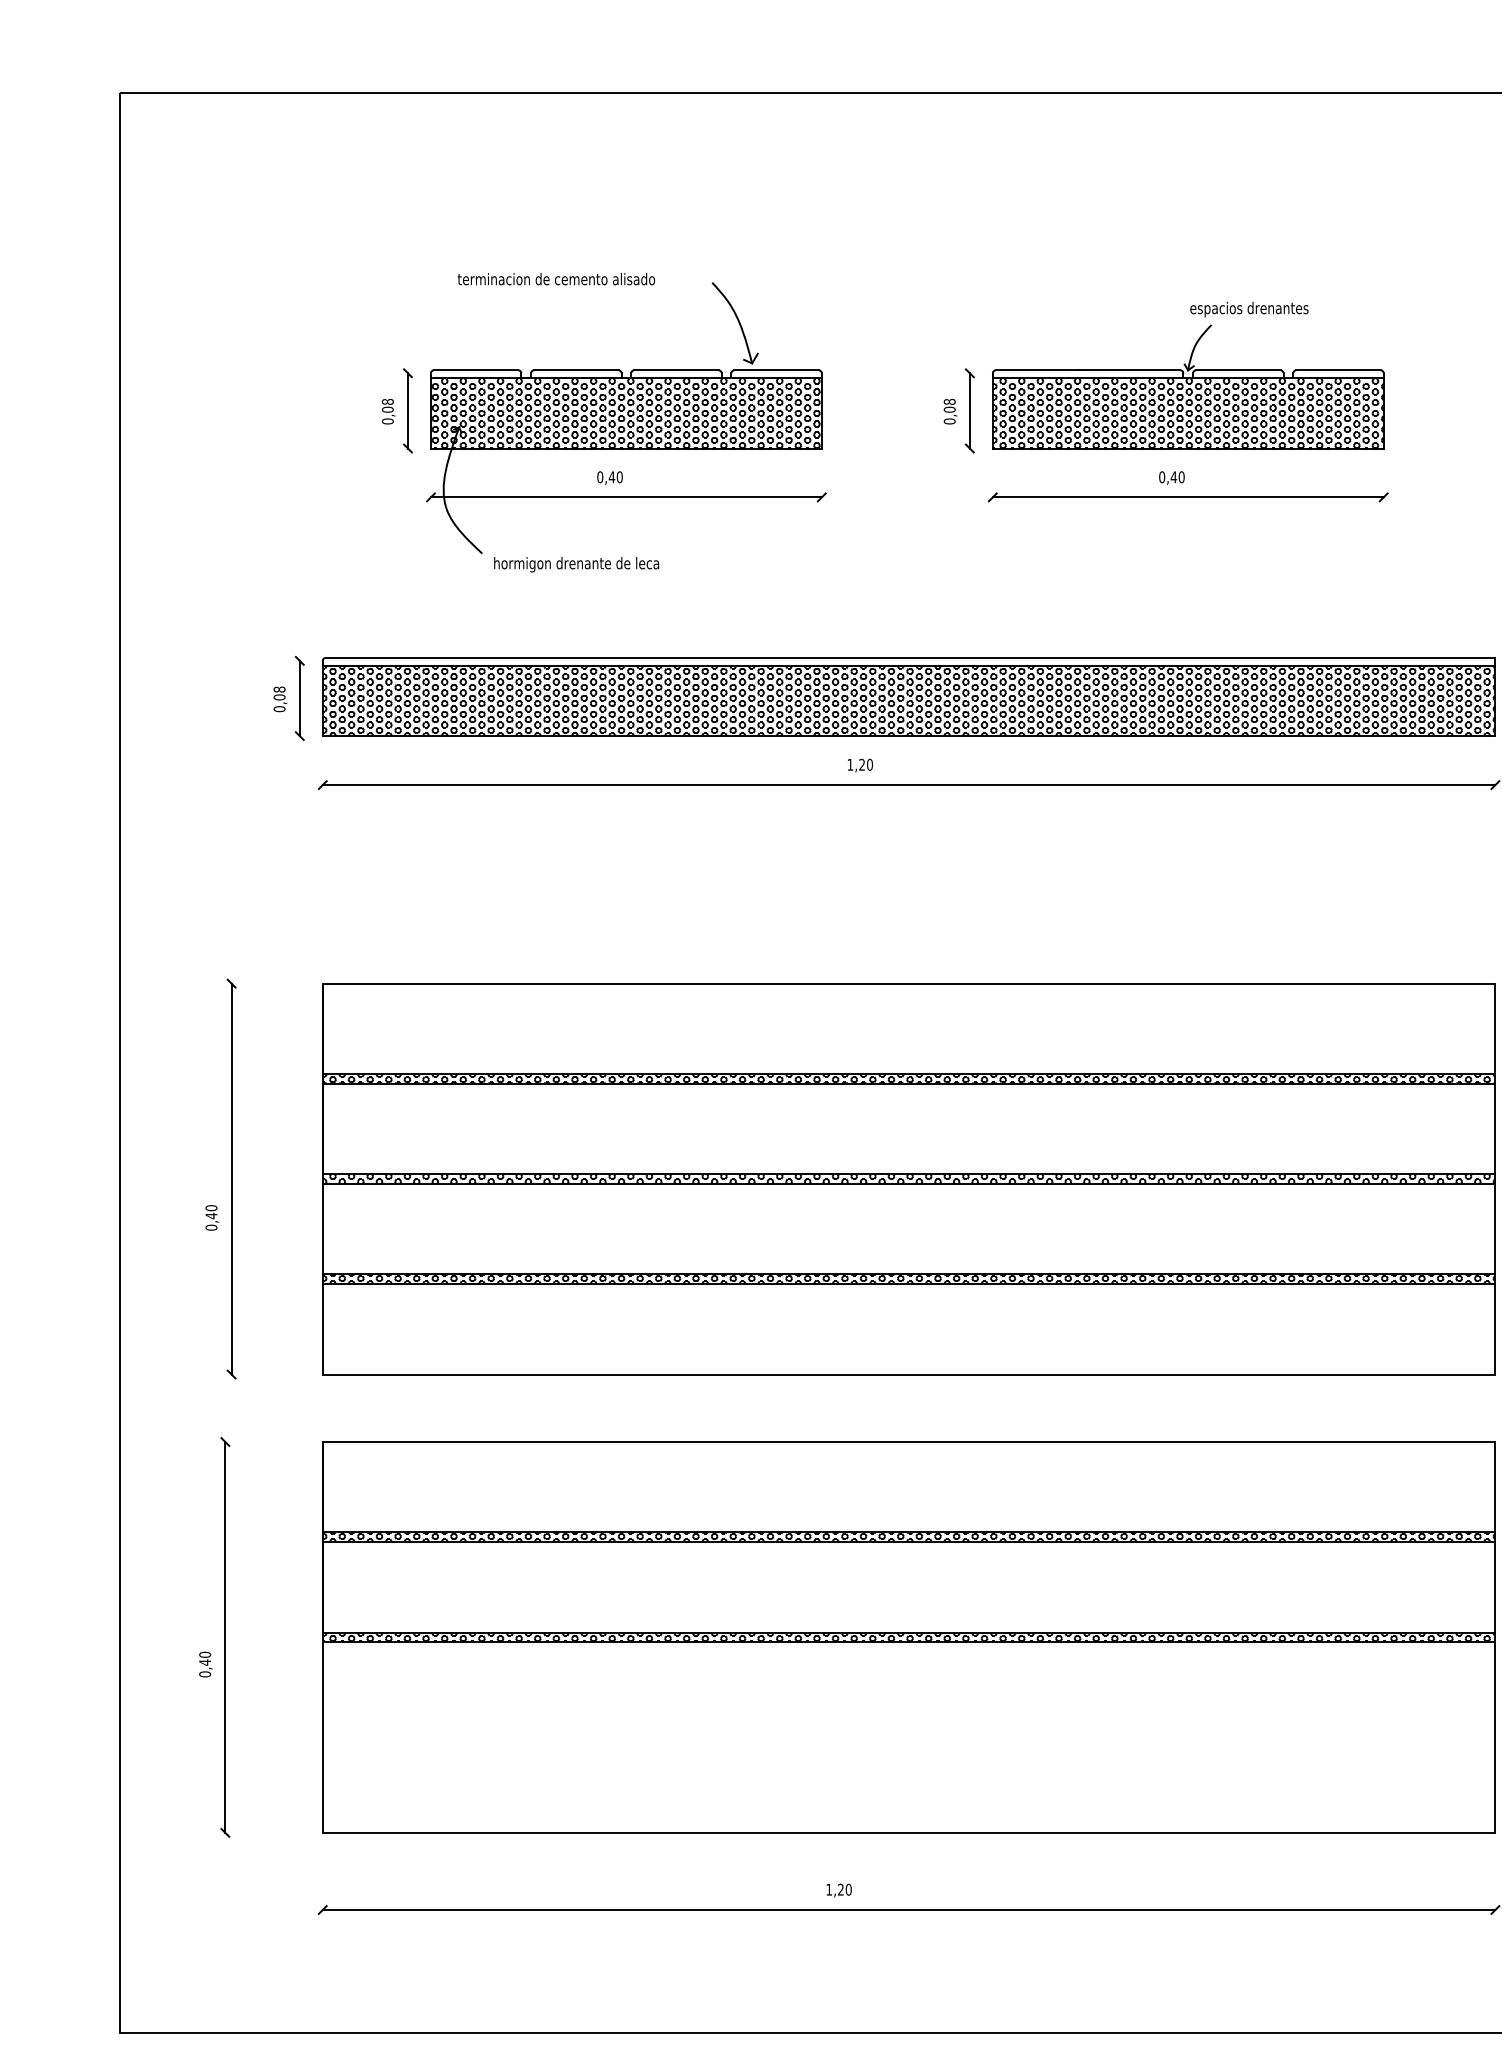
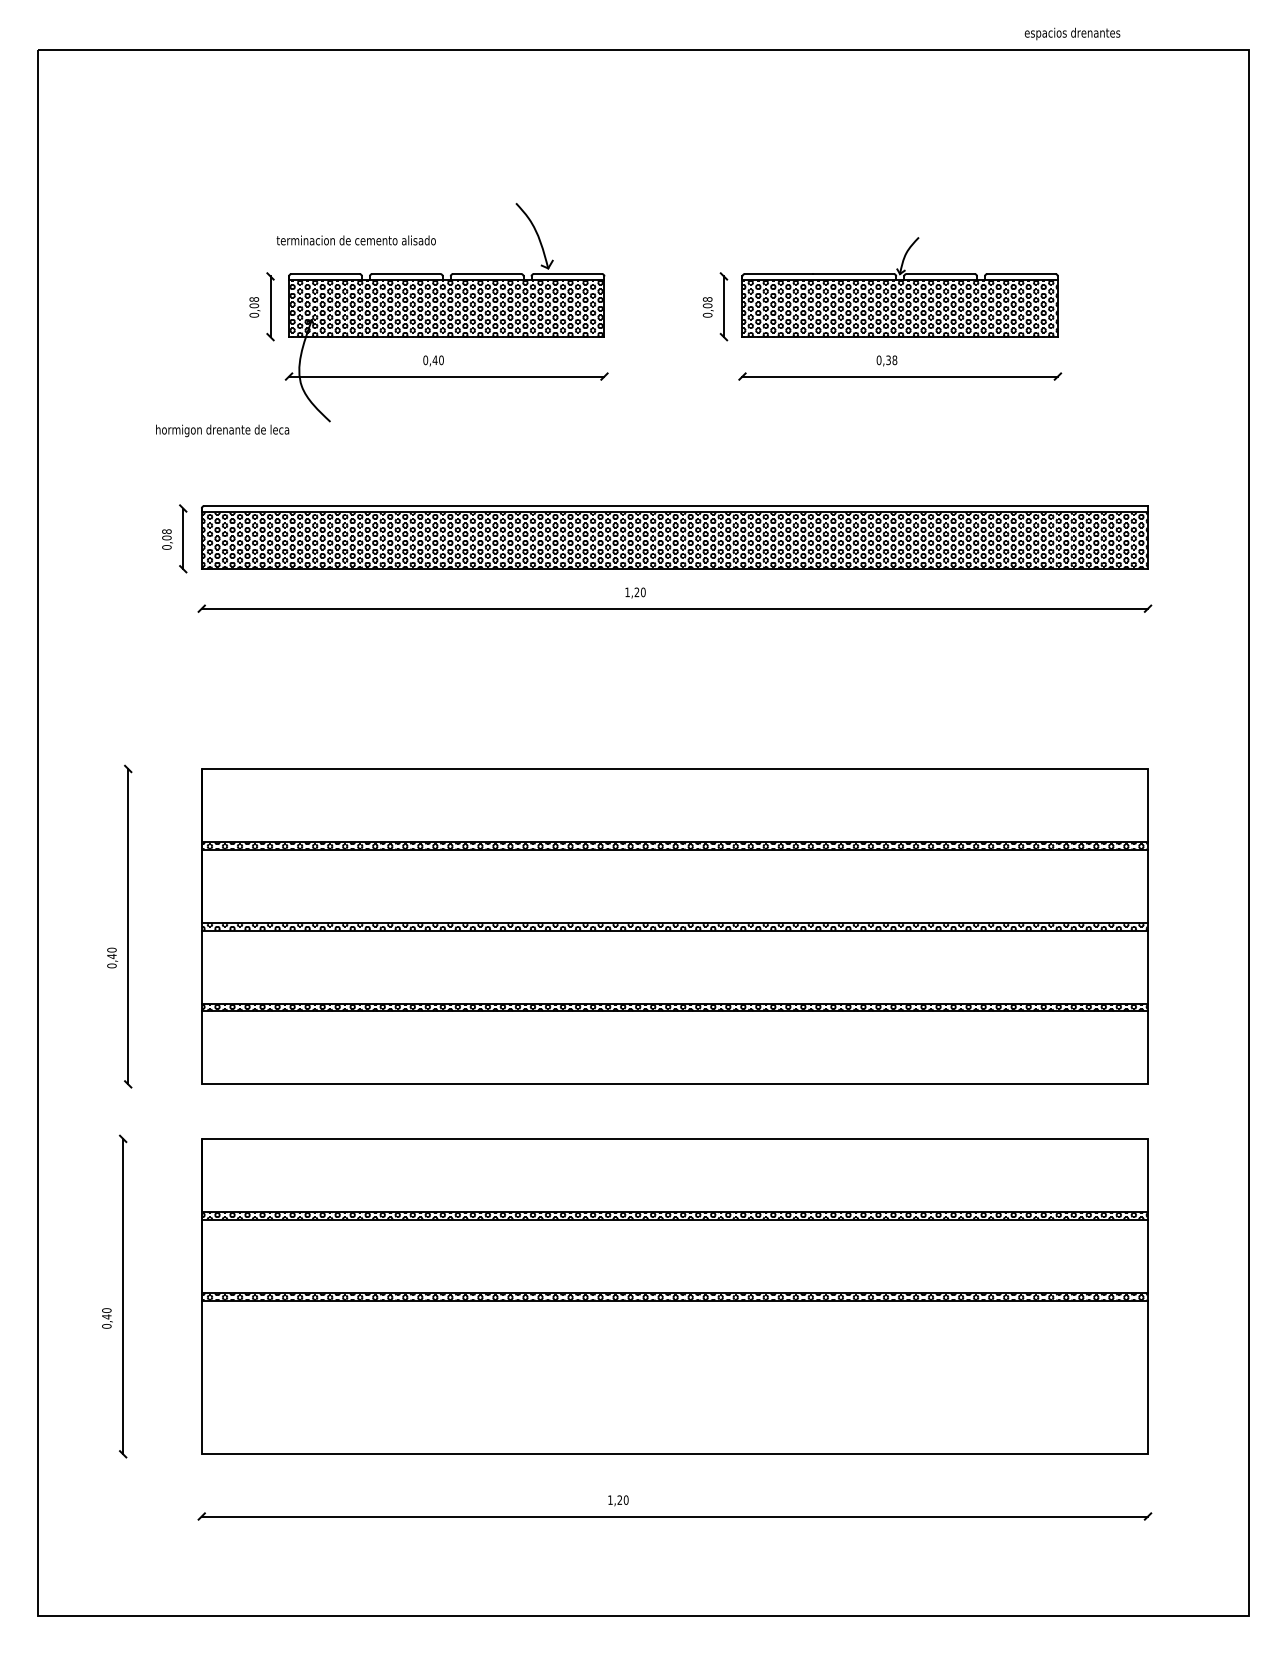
text: (555, 279) -> (355, 240), moved
text: (1249, 308) -> (1072, 33), moved
text: (1177, 477) -> (891, 360), 0,40 -> 0,38
text: (576, 564) -> (222, 430), moved

